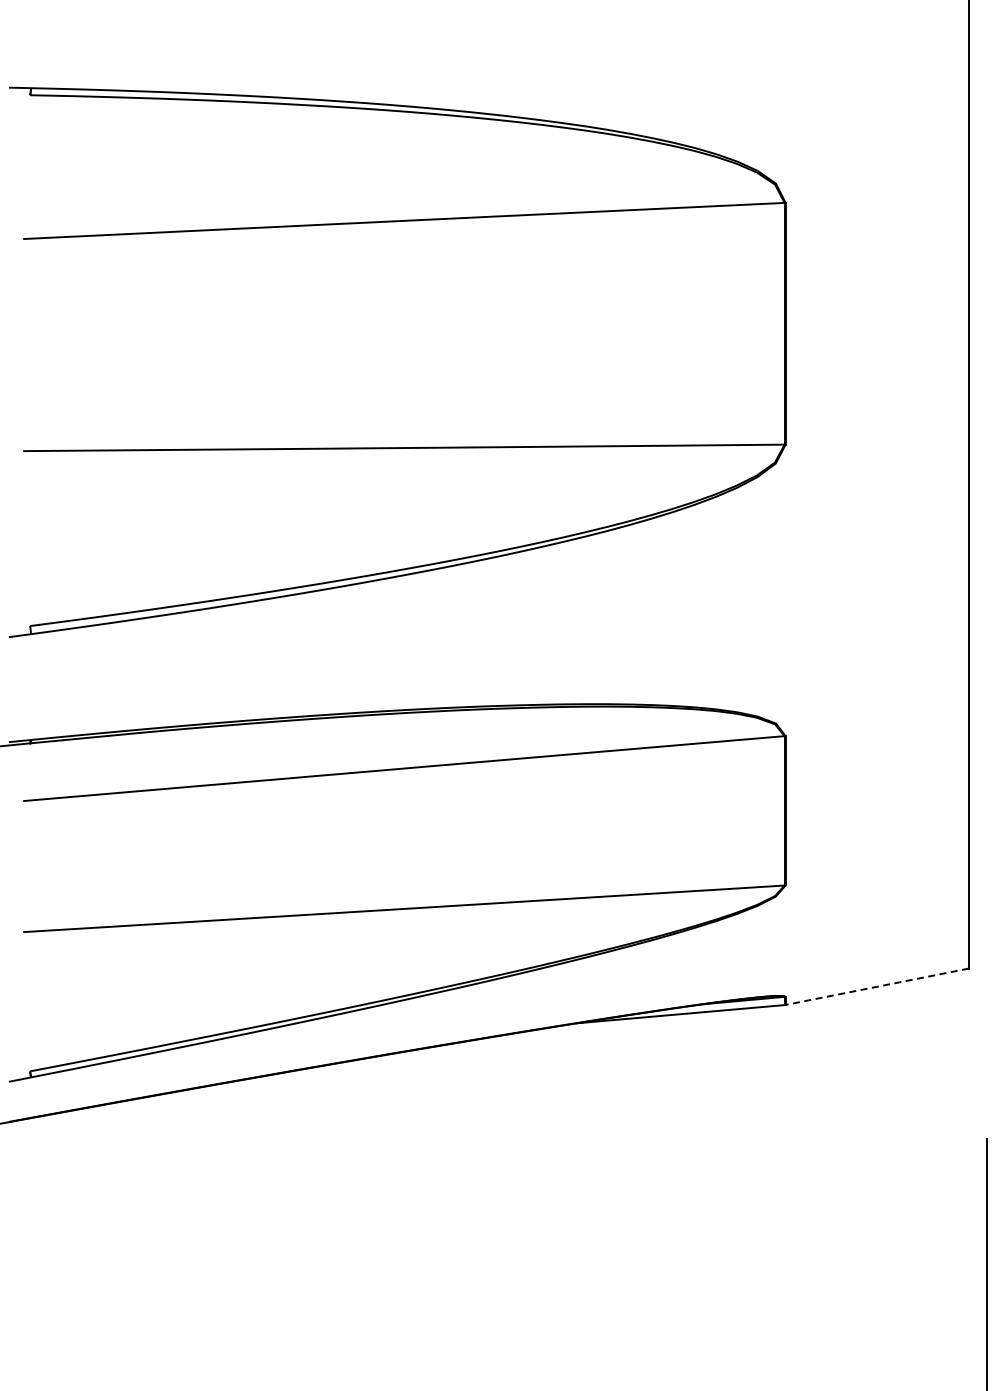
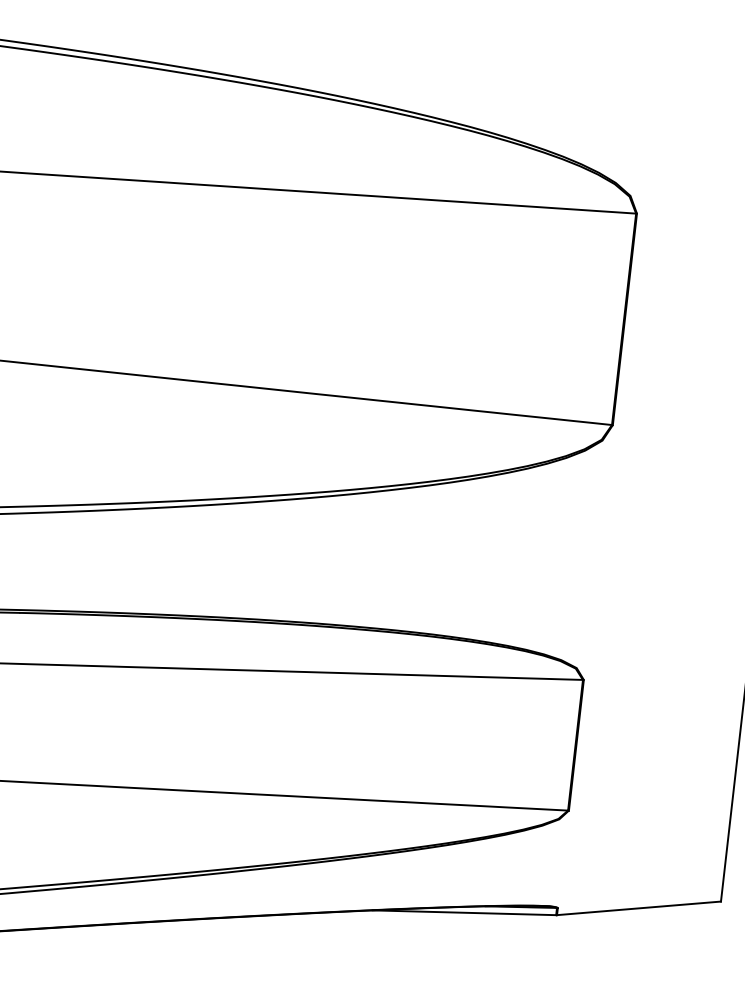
line: (876, 986) -> (638, 908), dashed -> solid

